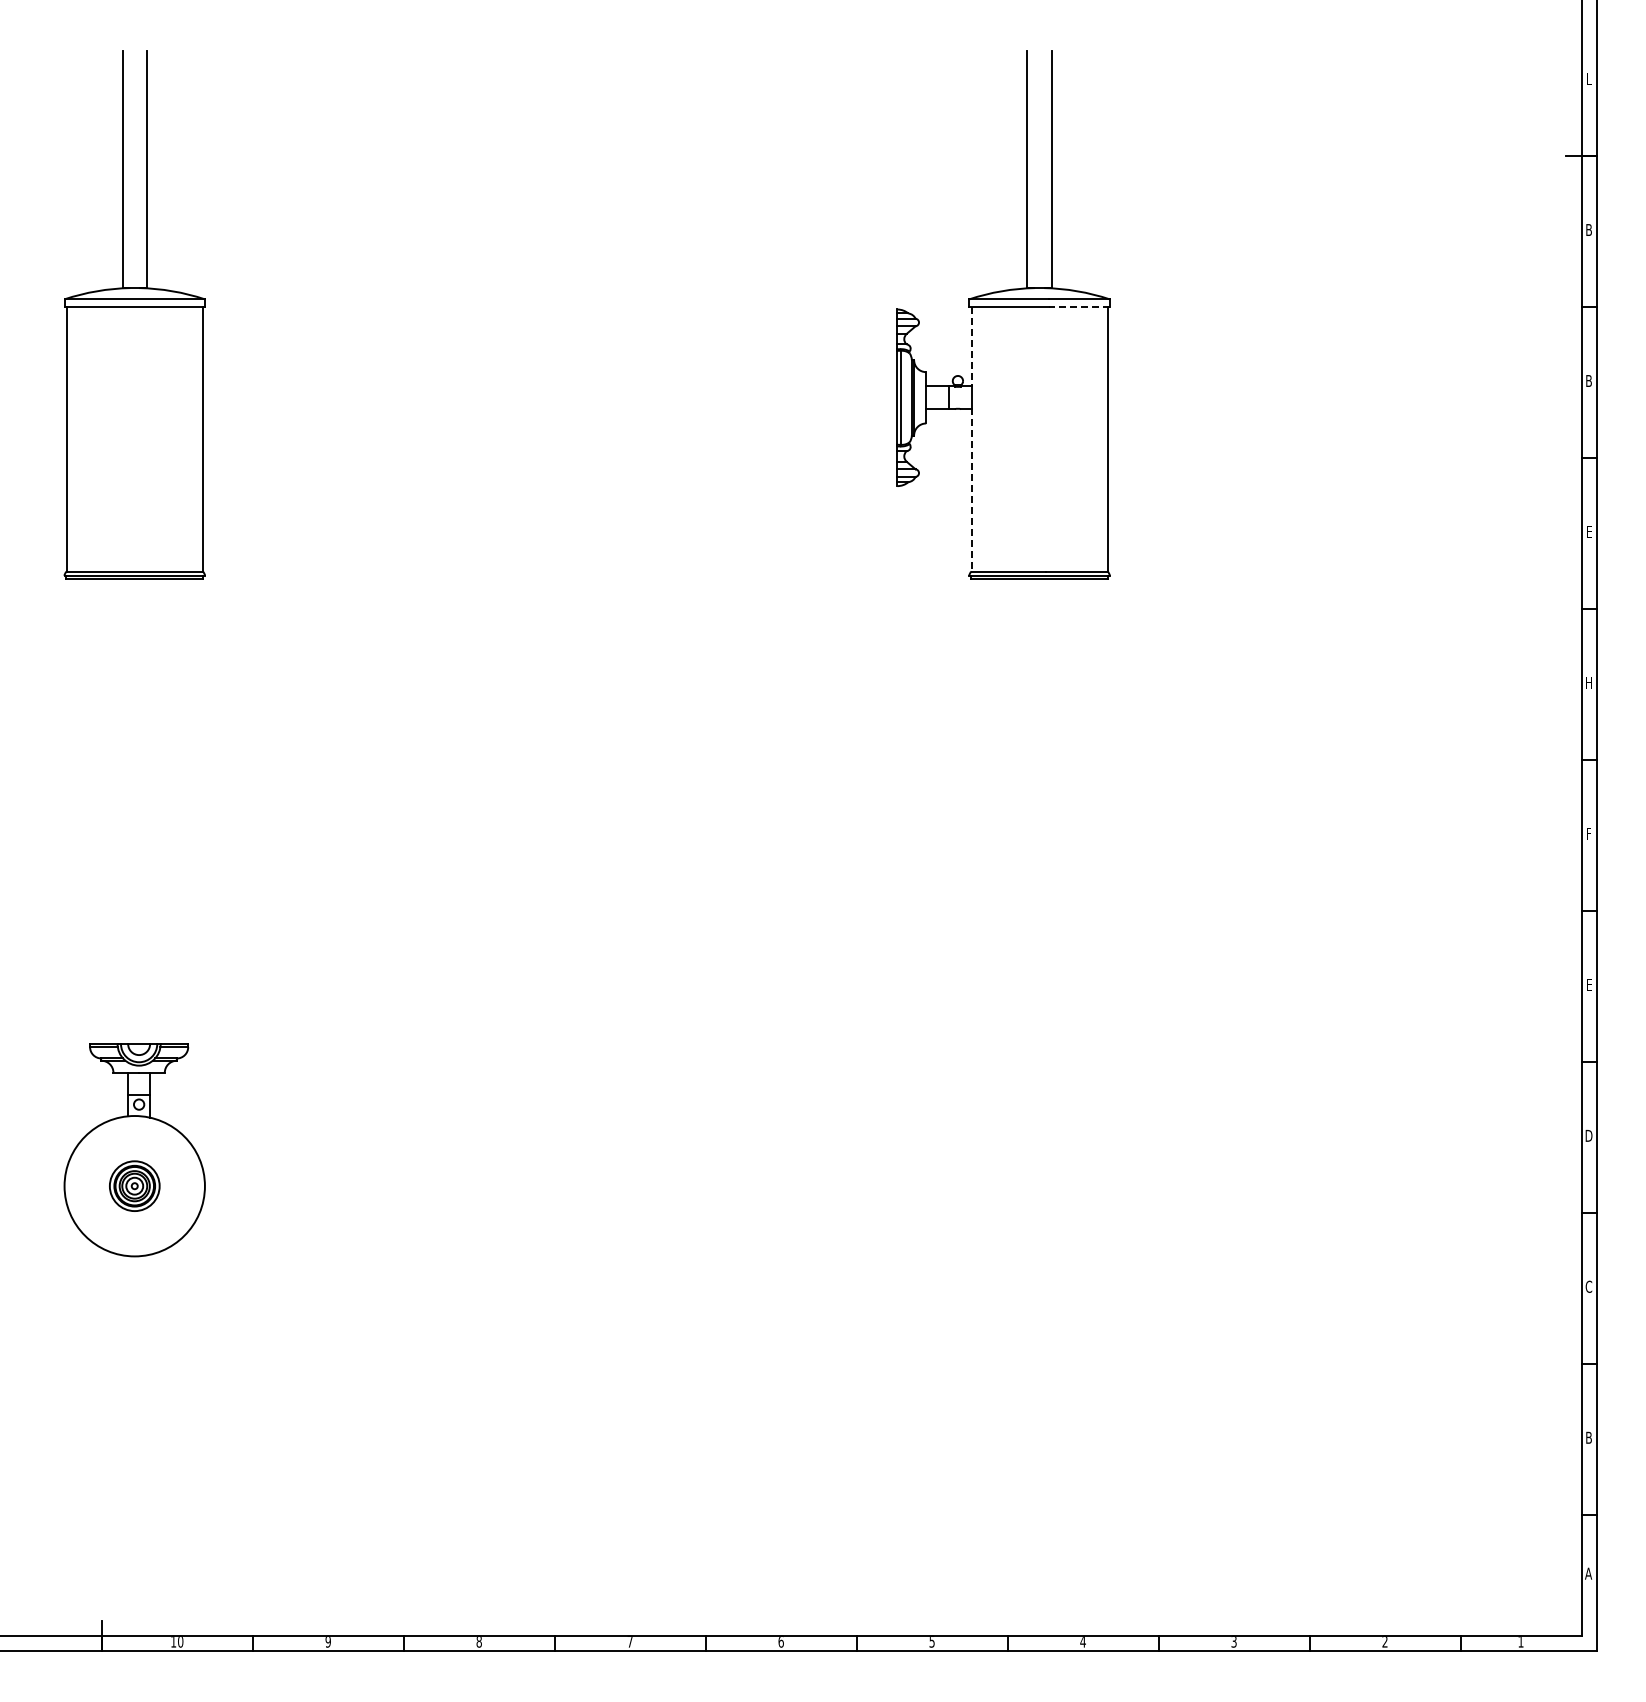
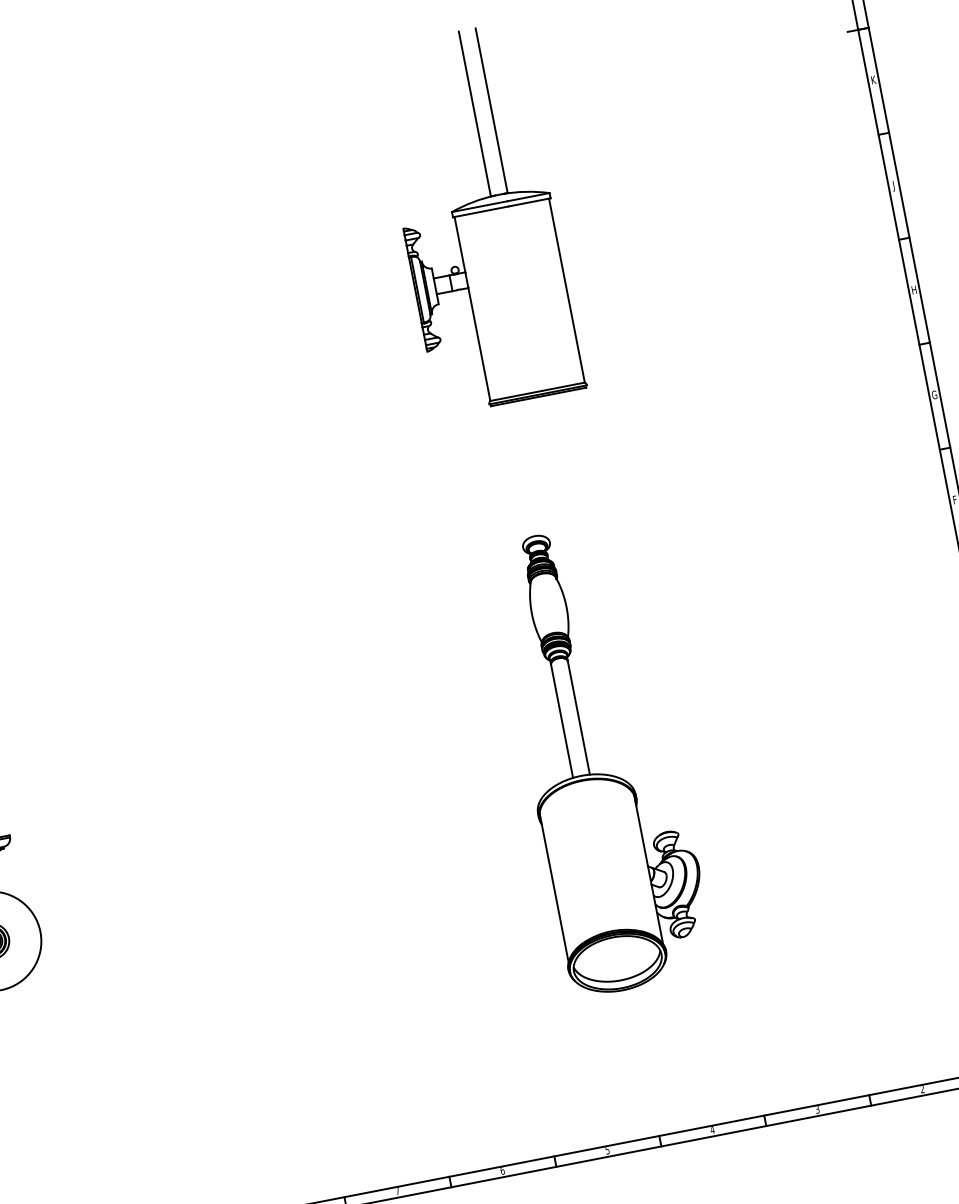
text: (1589, 229) -> (873, 79), B -> K
line: (1079, 306) -> (529, 202), dashed -> solid
line: (971, 347) -> (459, 245), dashed -> solid
text: (1588, 382) -> (893, 186), B -> J
line: (971, 489) -> (479, 343), dashed -> solid
text: (1588, 531) -> (913, 289), E -> H
text: (1588, 682) -> (934, 394), H -> G
part: (1009, 1097) -> (587, 761), added

